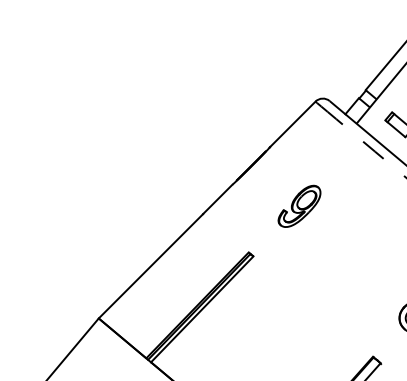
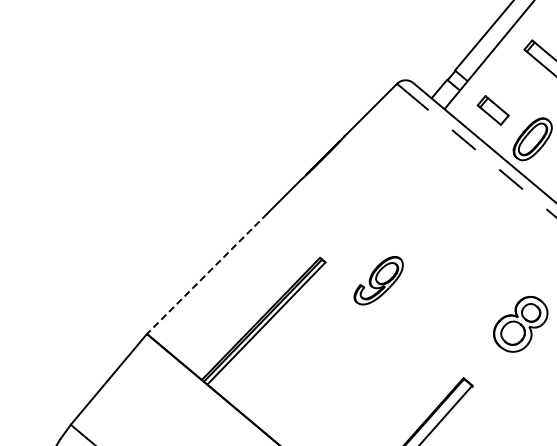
part: (299, 206) -> (378, 280), moved
line: (150, 266) -> (206, 274), solid -> dashed

